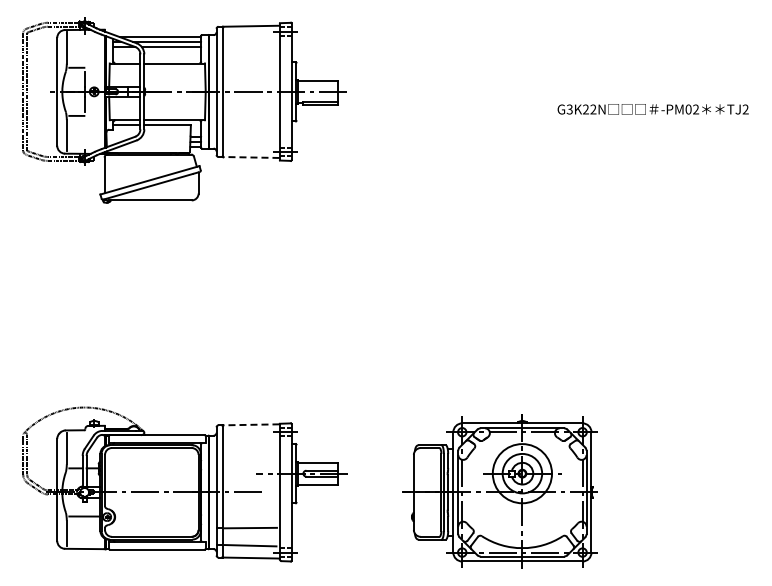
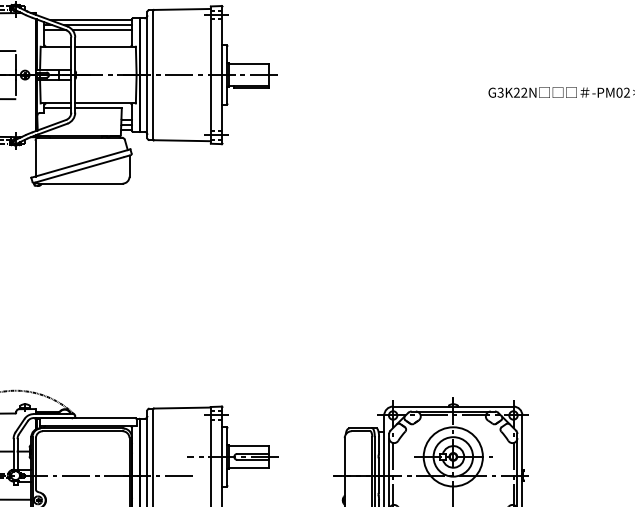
line: (250, 157) -> (181, 140), dashed -> solid
line: (250, 424) -> (181, 407), dashed -> solid

